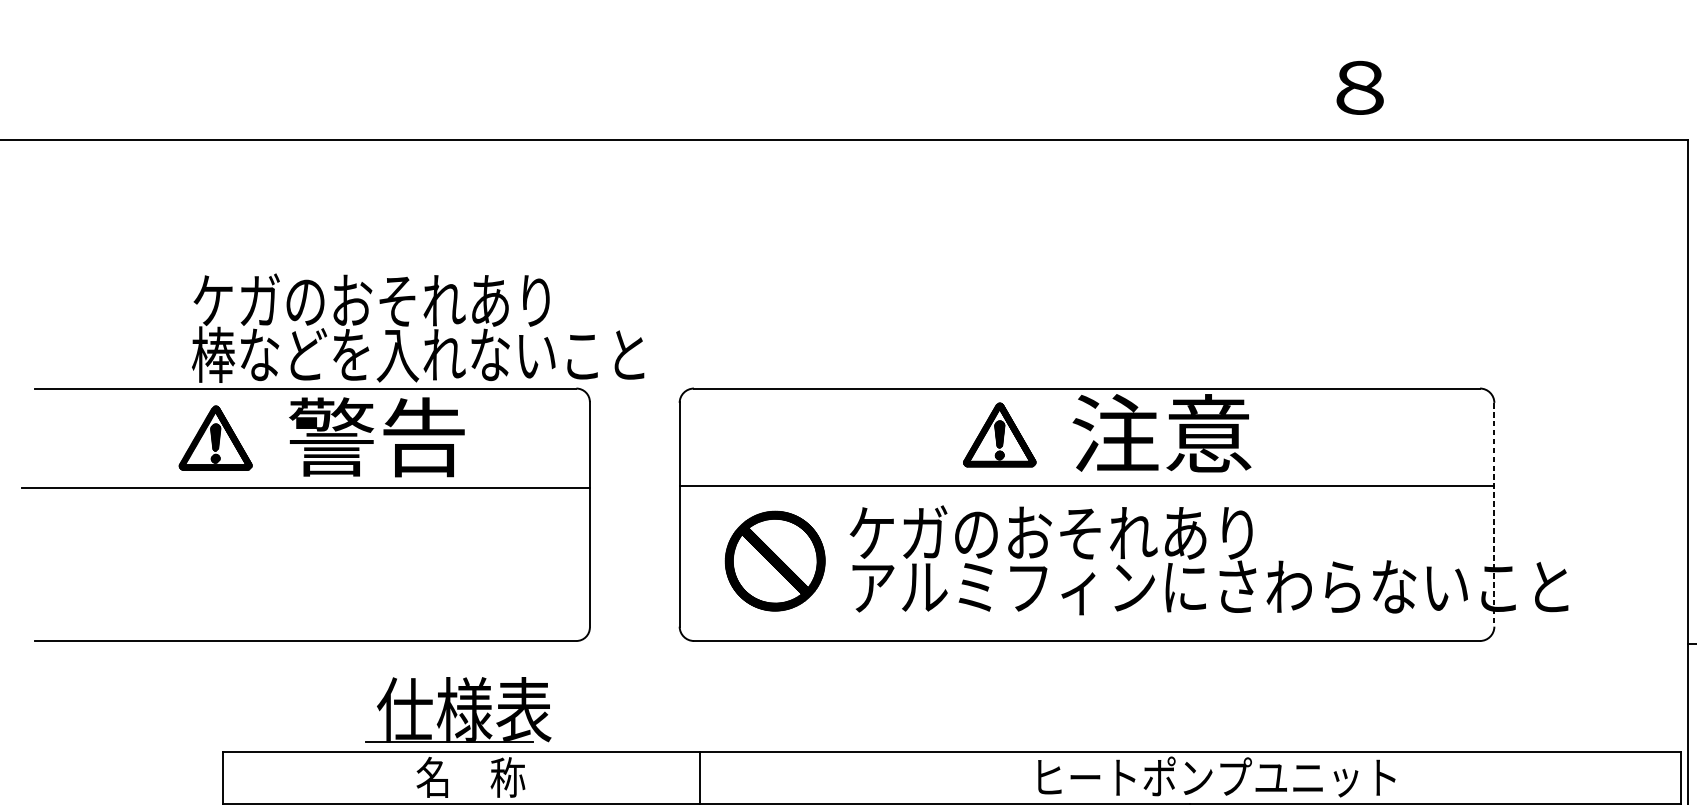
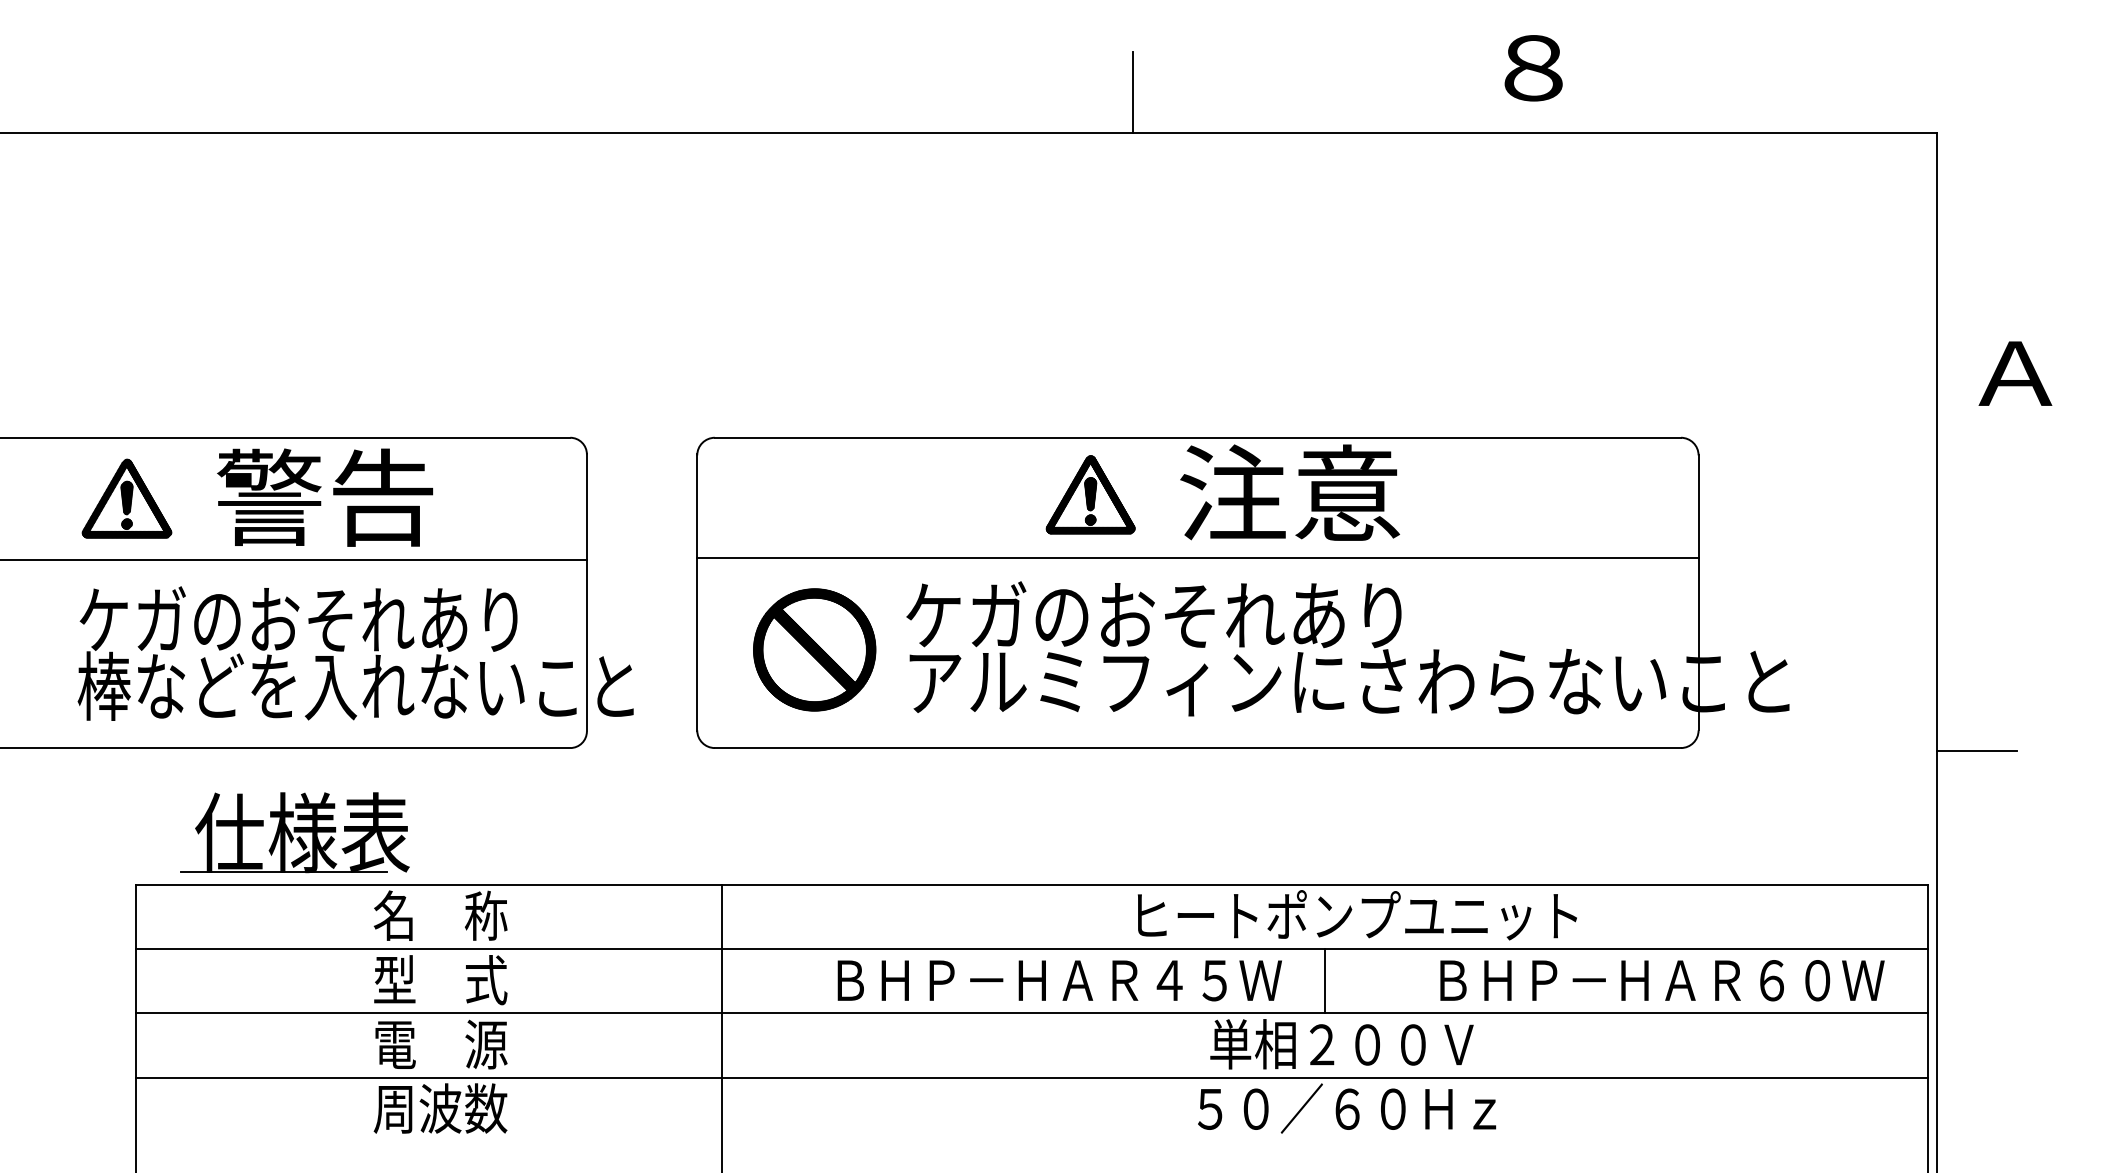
line: (1034, 107) -> (1133, 92), added
text: (417, 328) -> (355, 653), moved
line: (1494, 514) -> (1698, 592), dashed -> solid
part: (457, 709) -> (294, 832), moved

